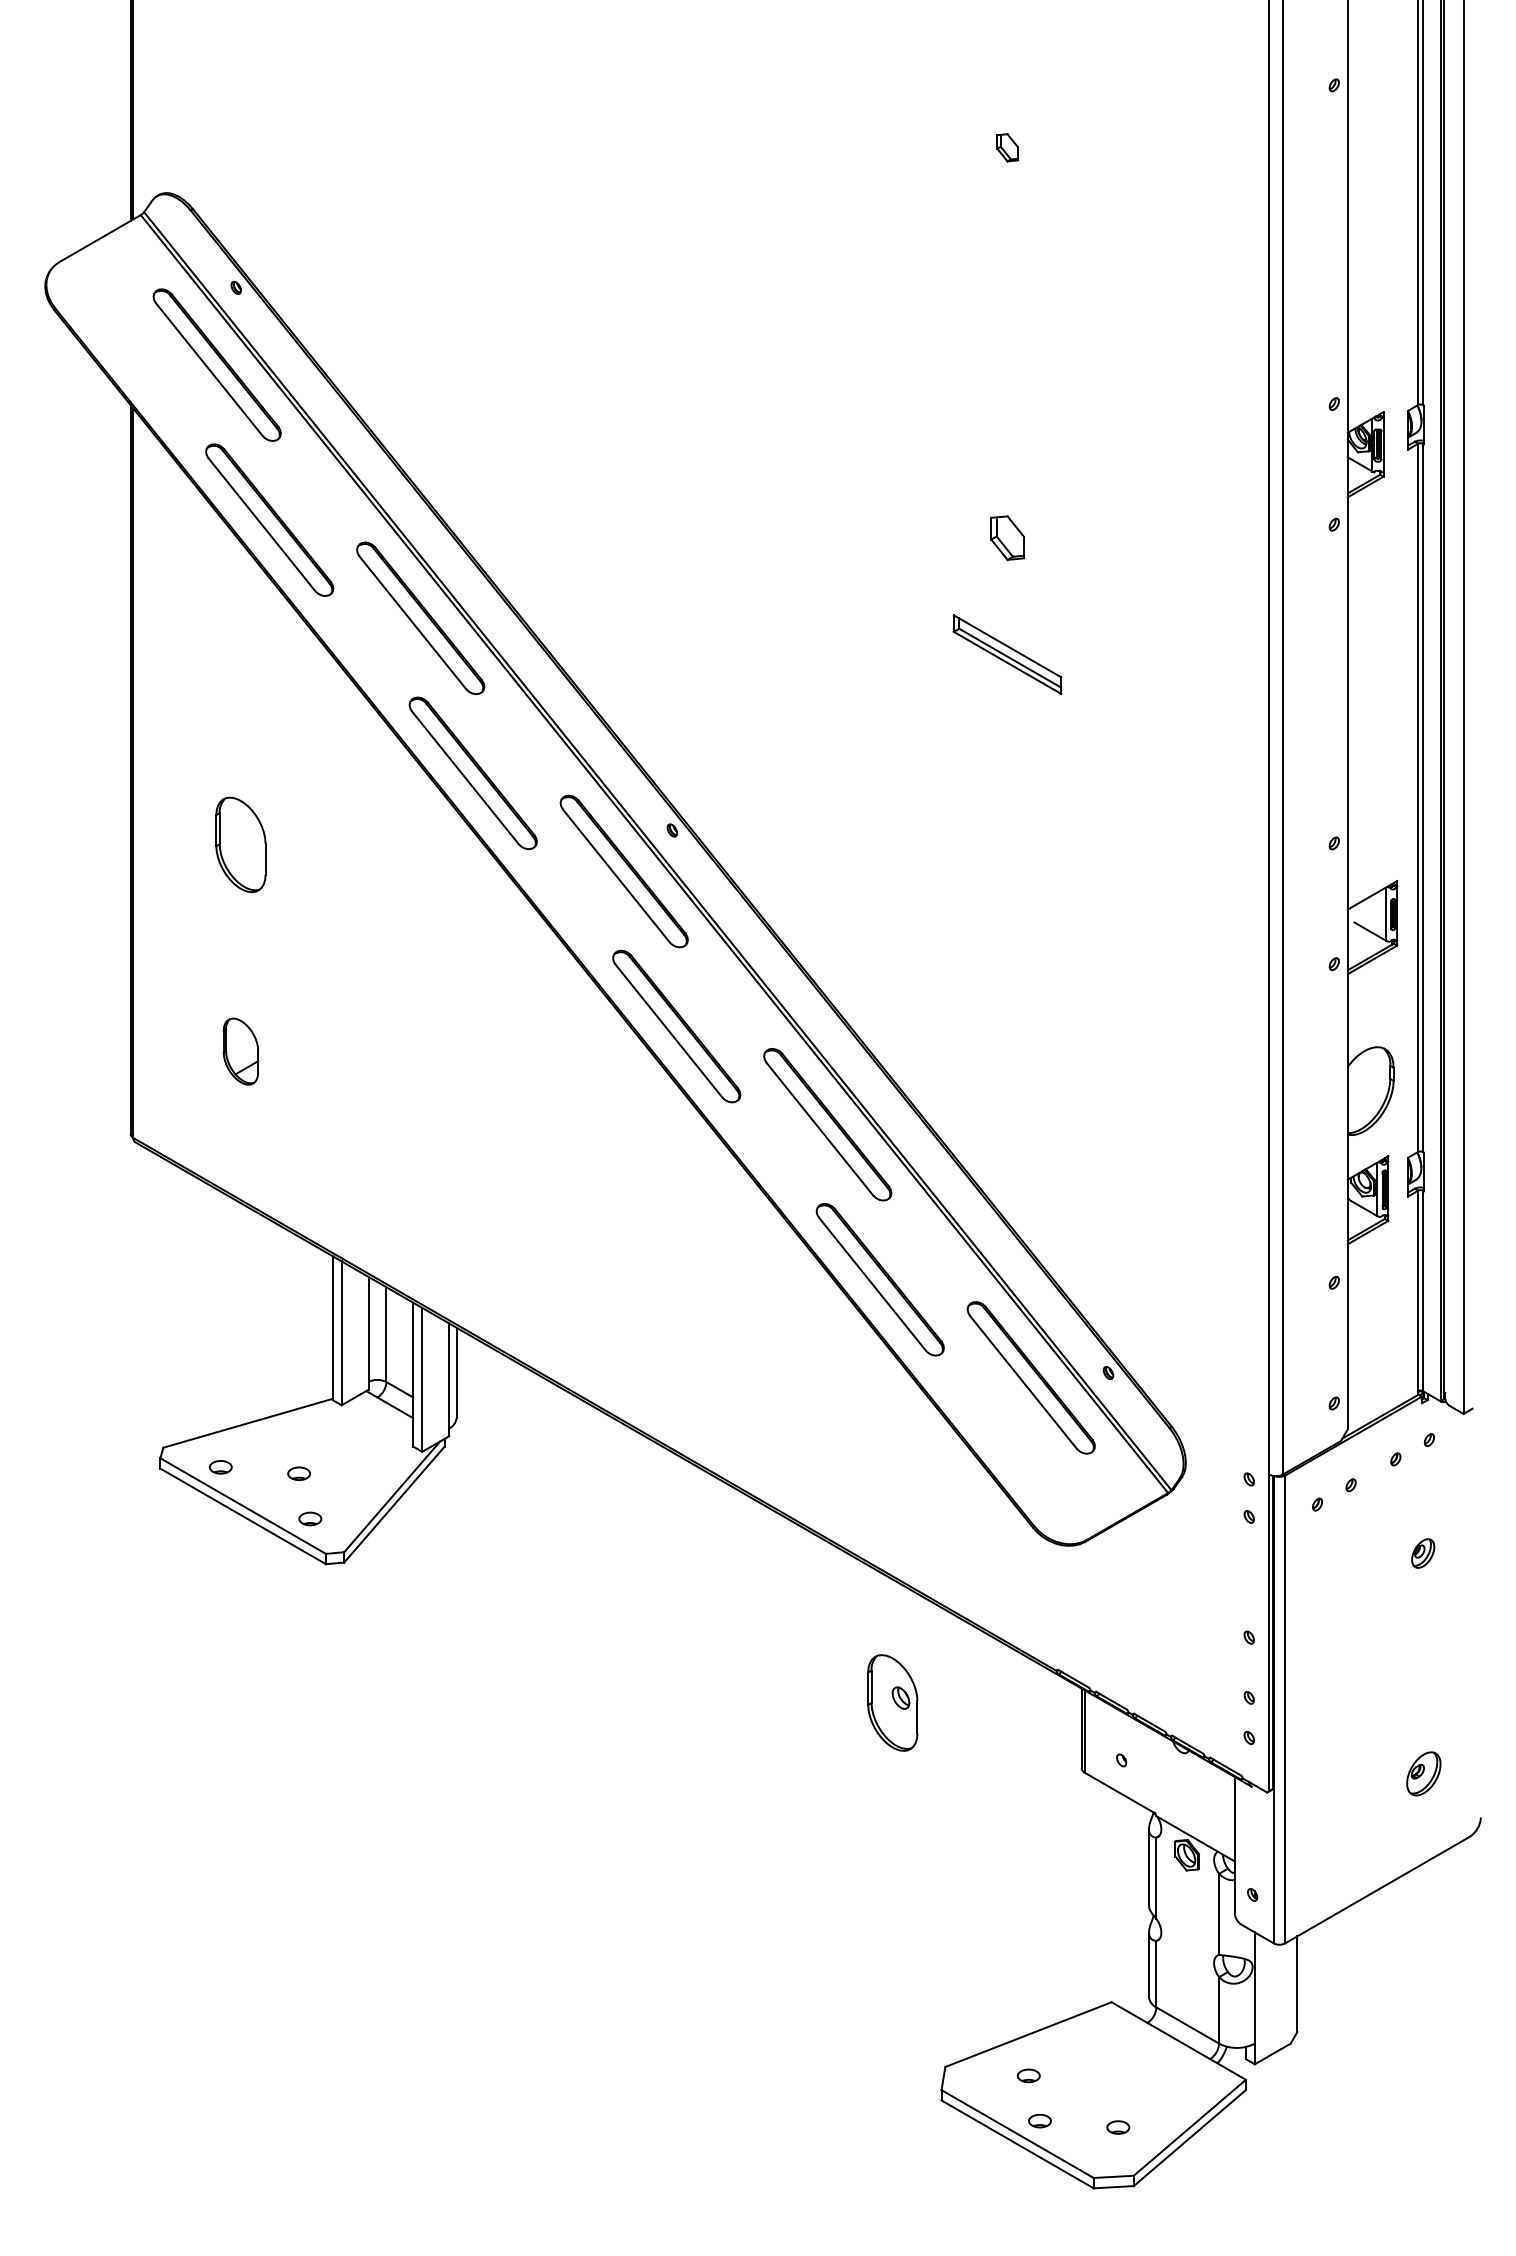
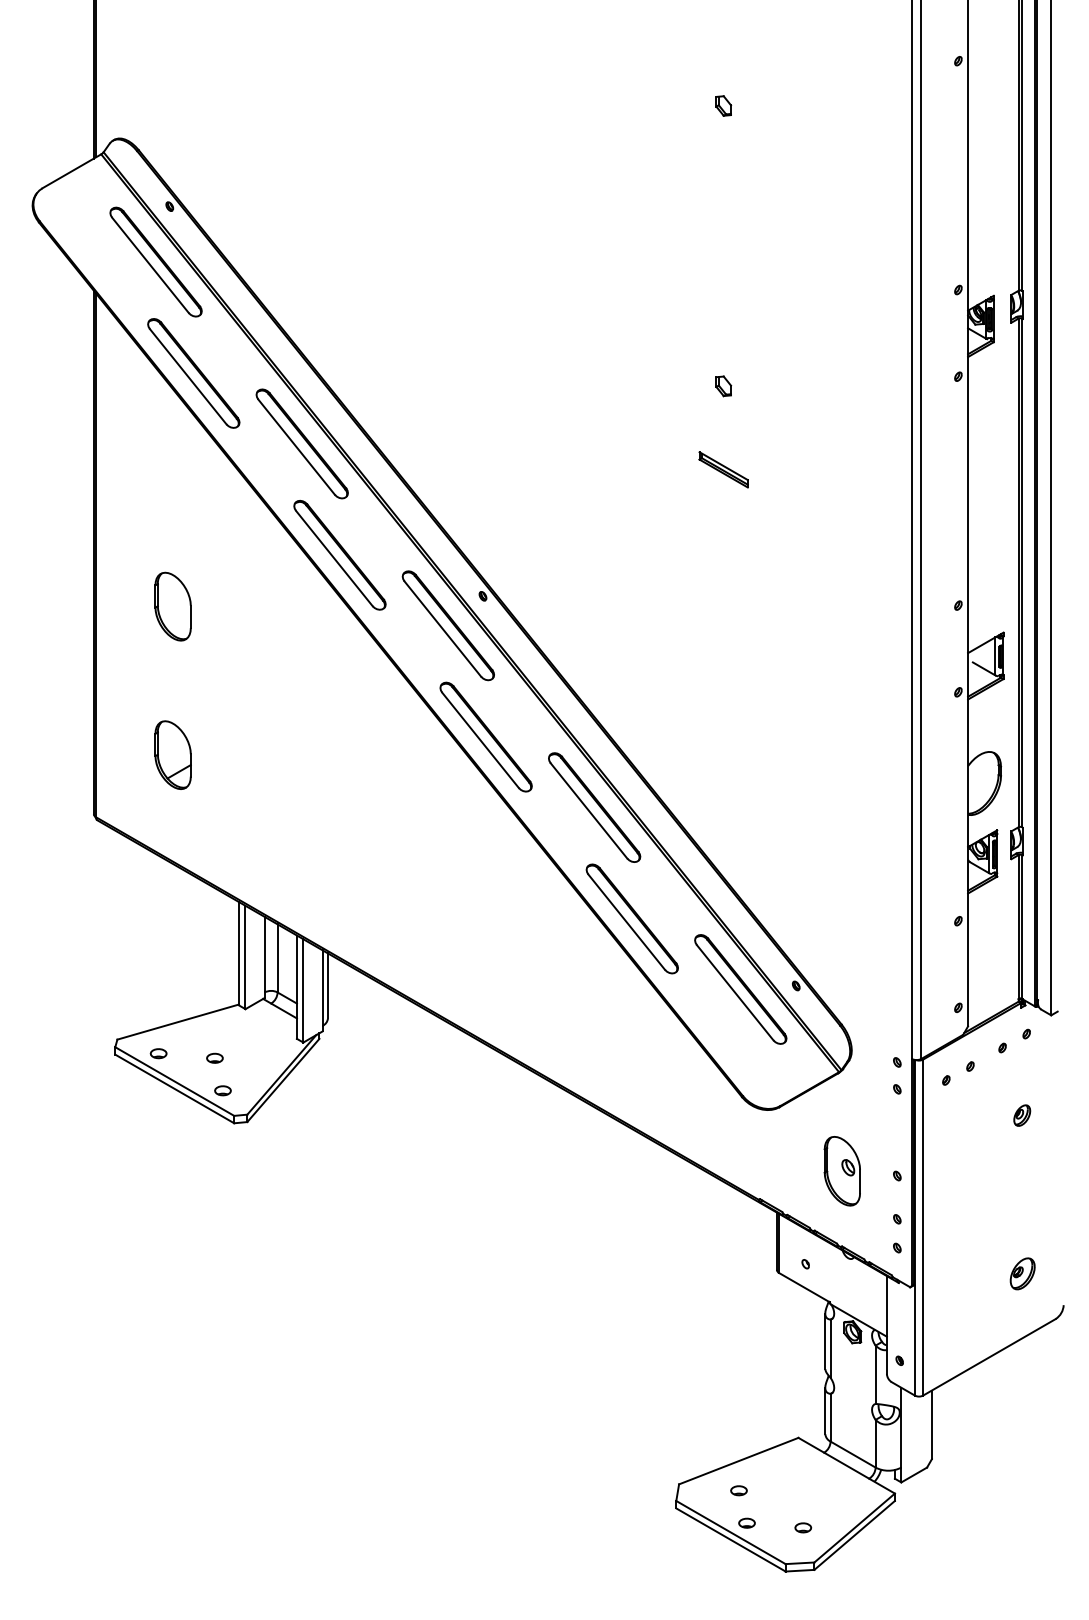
part: (1007, 537) -> (723, 385), size x0.62
part: (1007, 653) -> (723, 469), size x0.62
part: (240, 1051) -> (172, 755), size x1.43
part: (892, 1702) -> (842, 1170), moved

